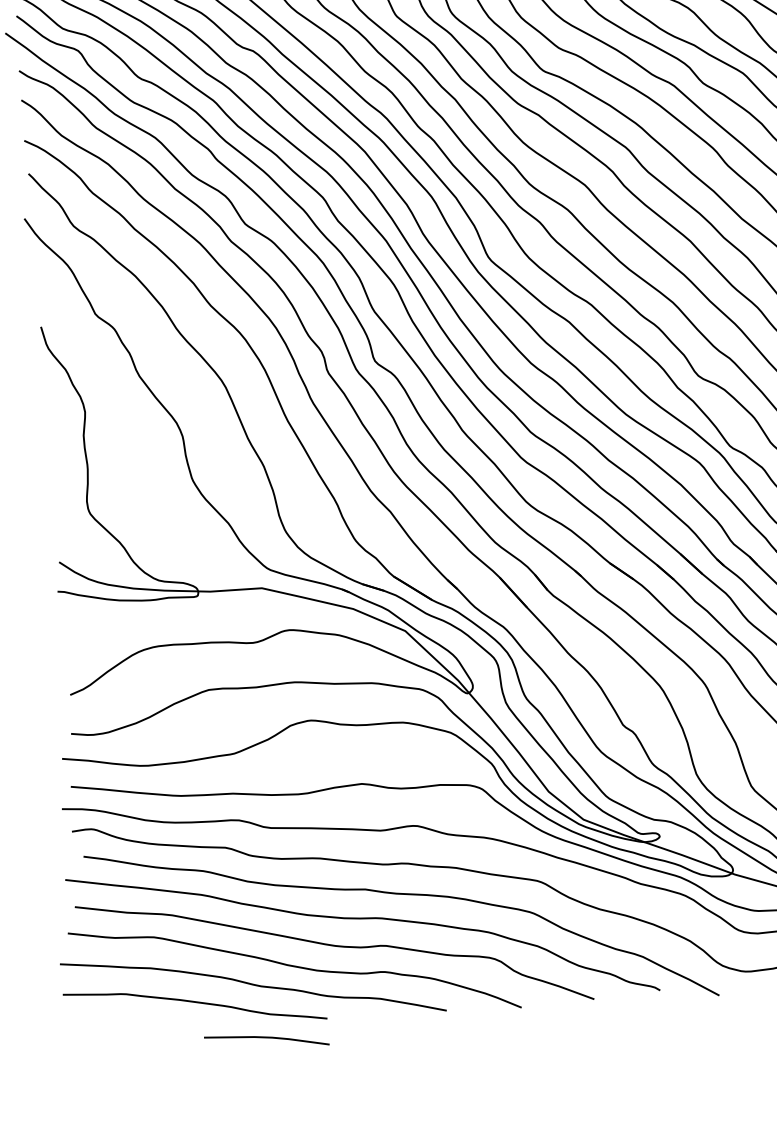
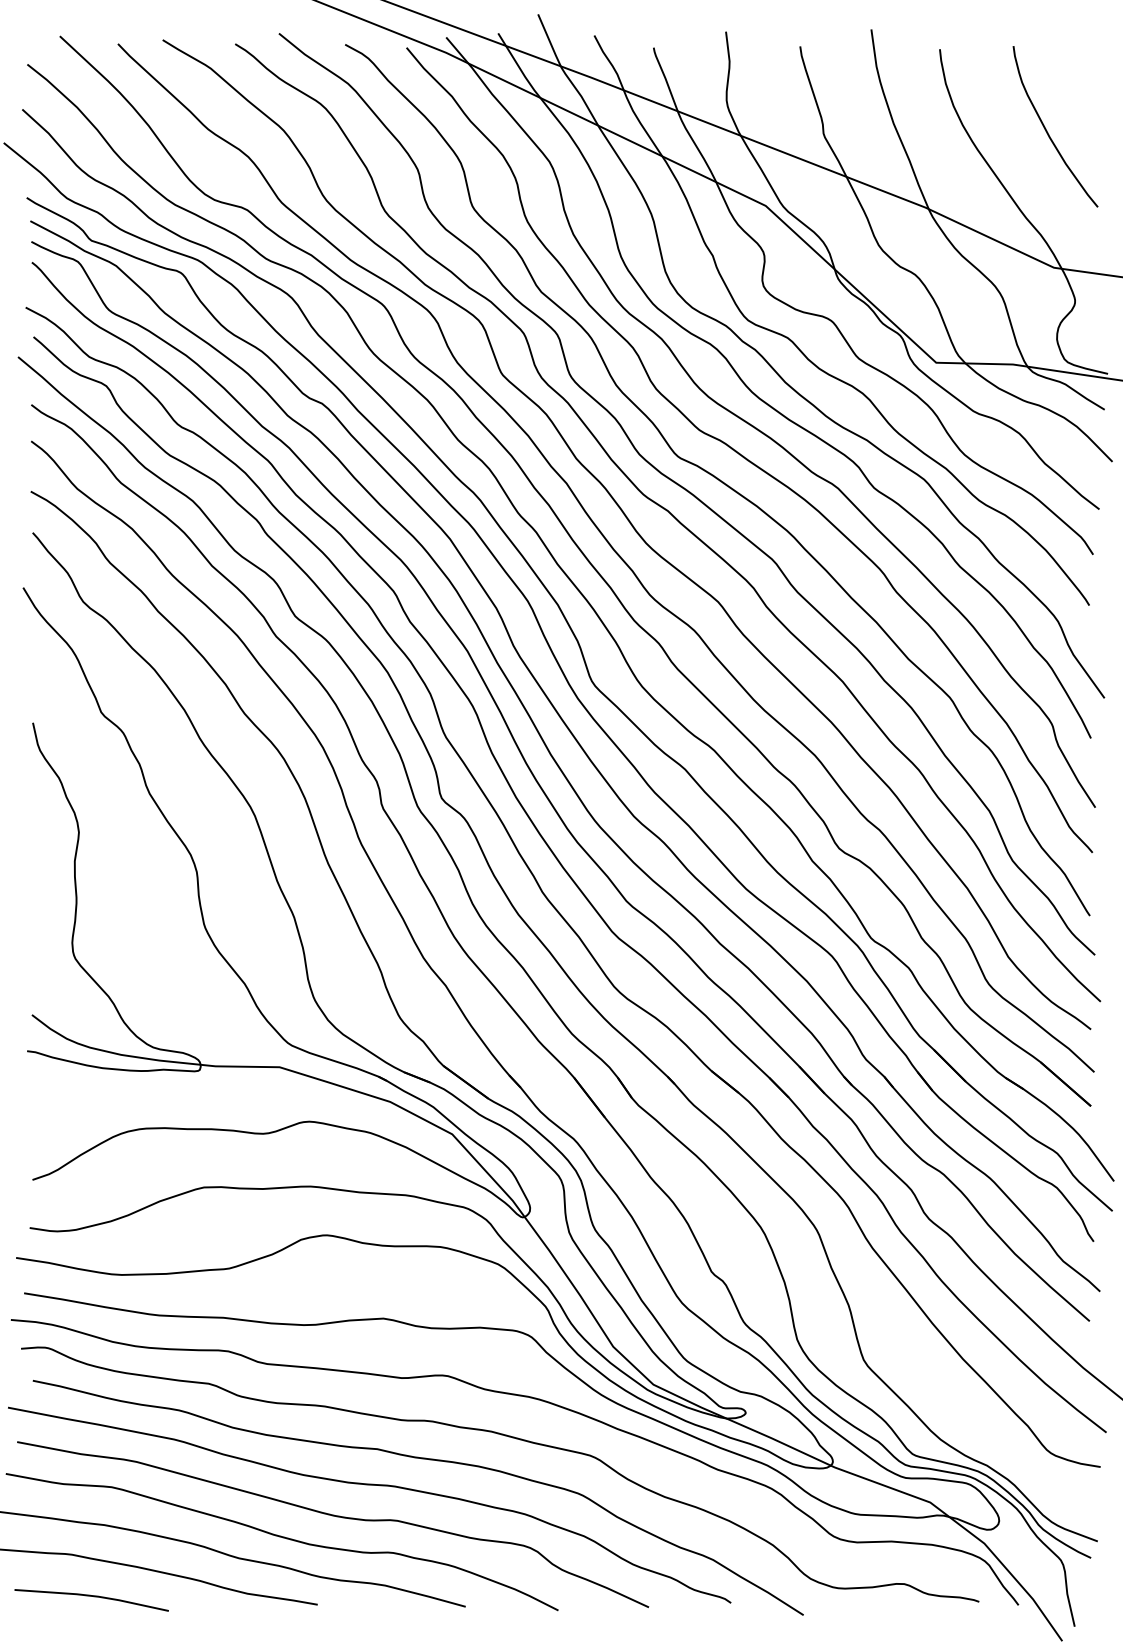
line: (266, 1037) -> (91, 1596), moved

